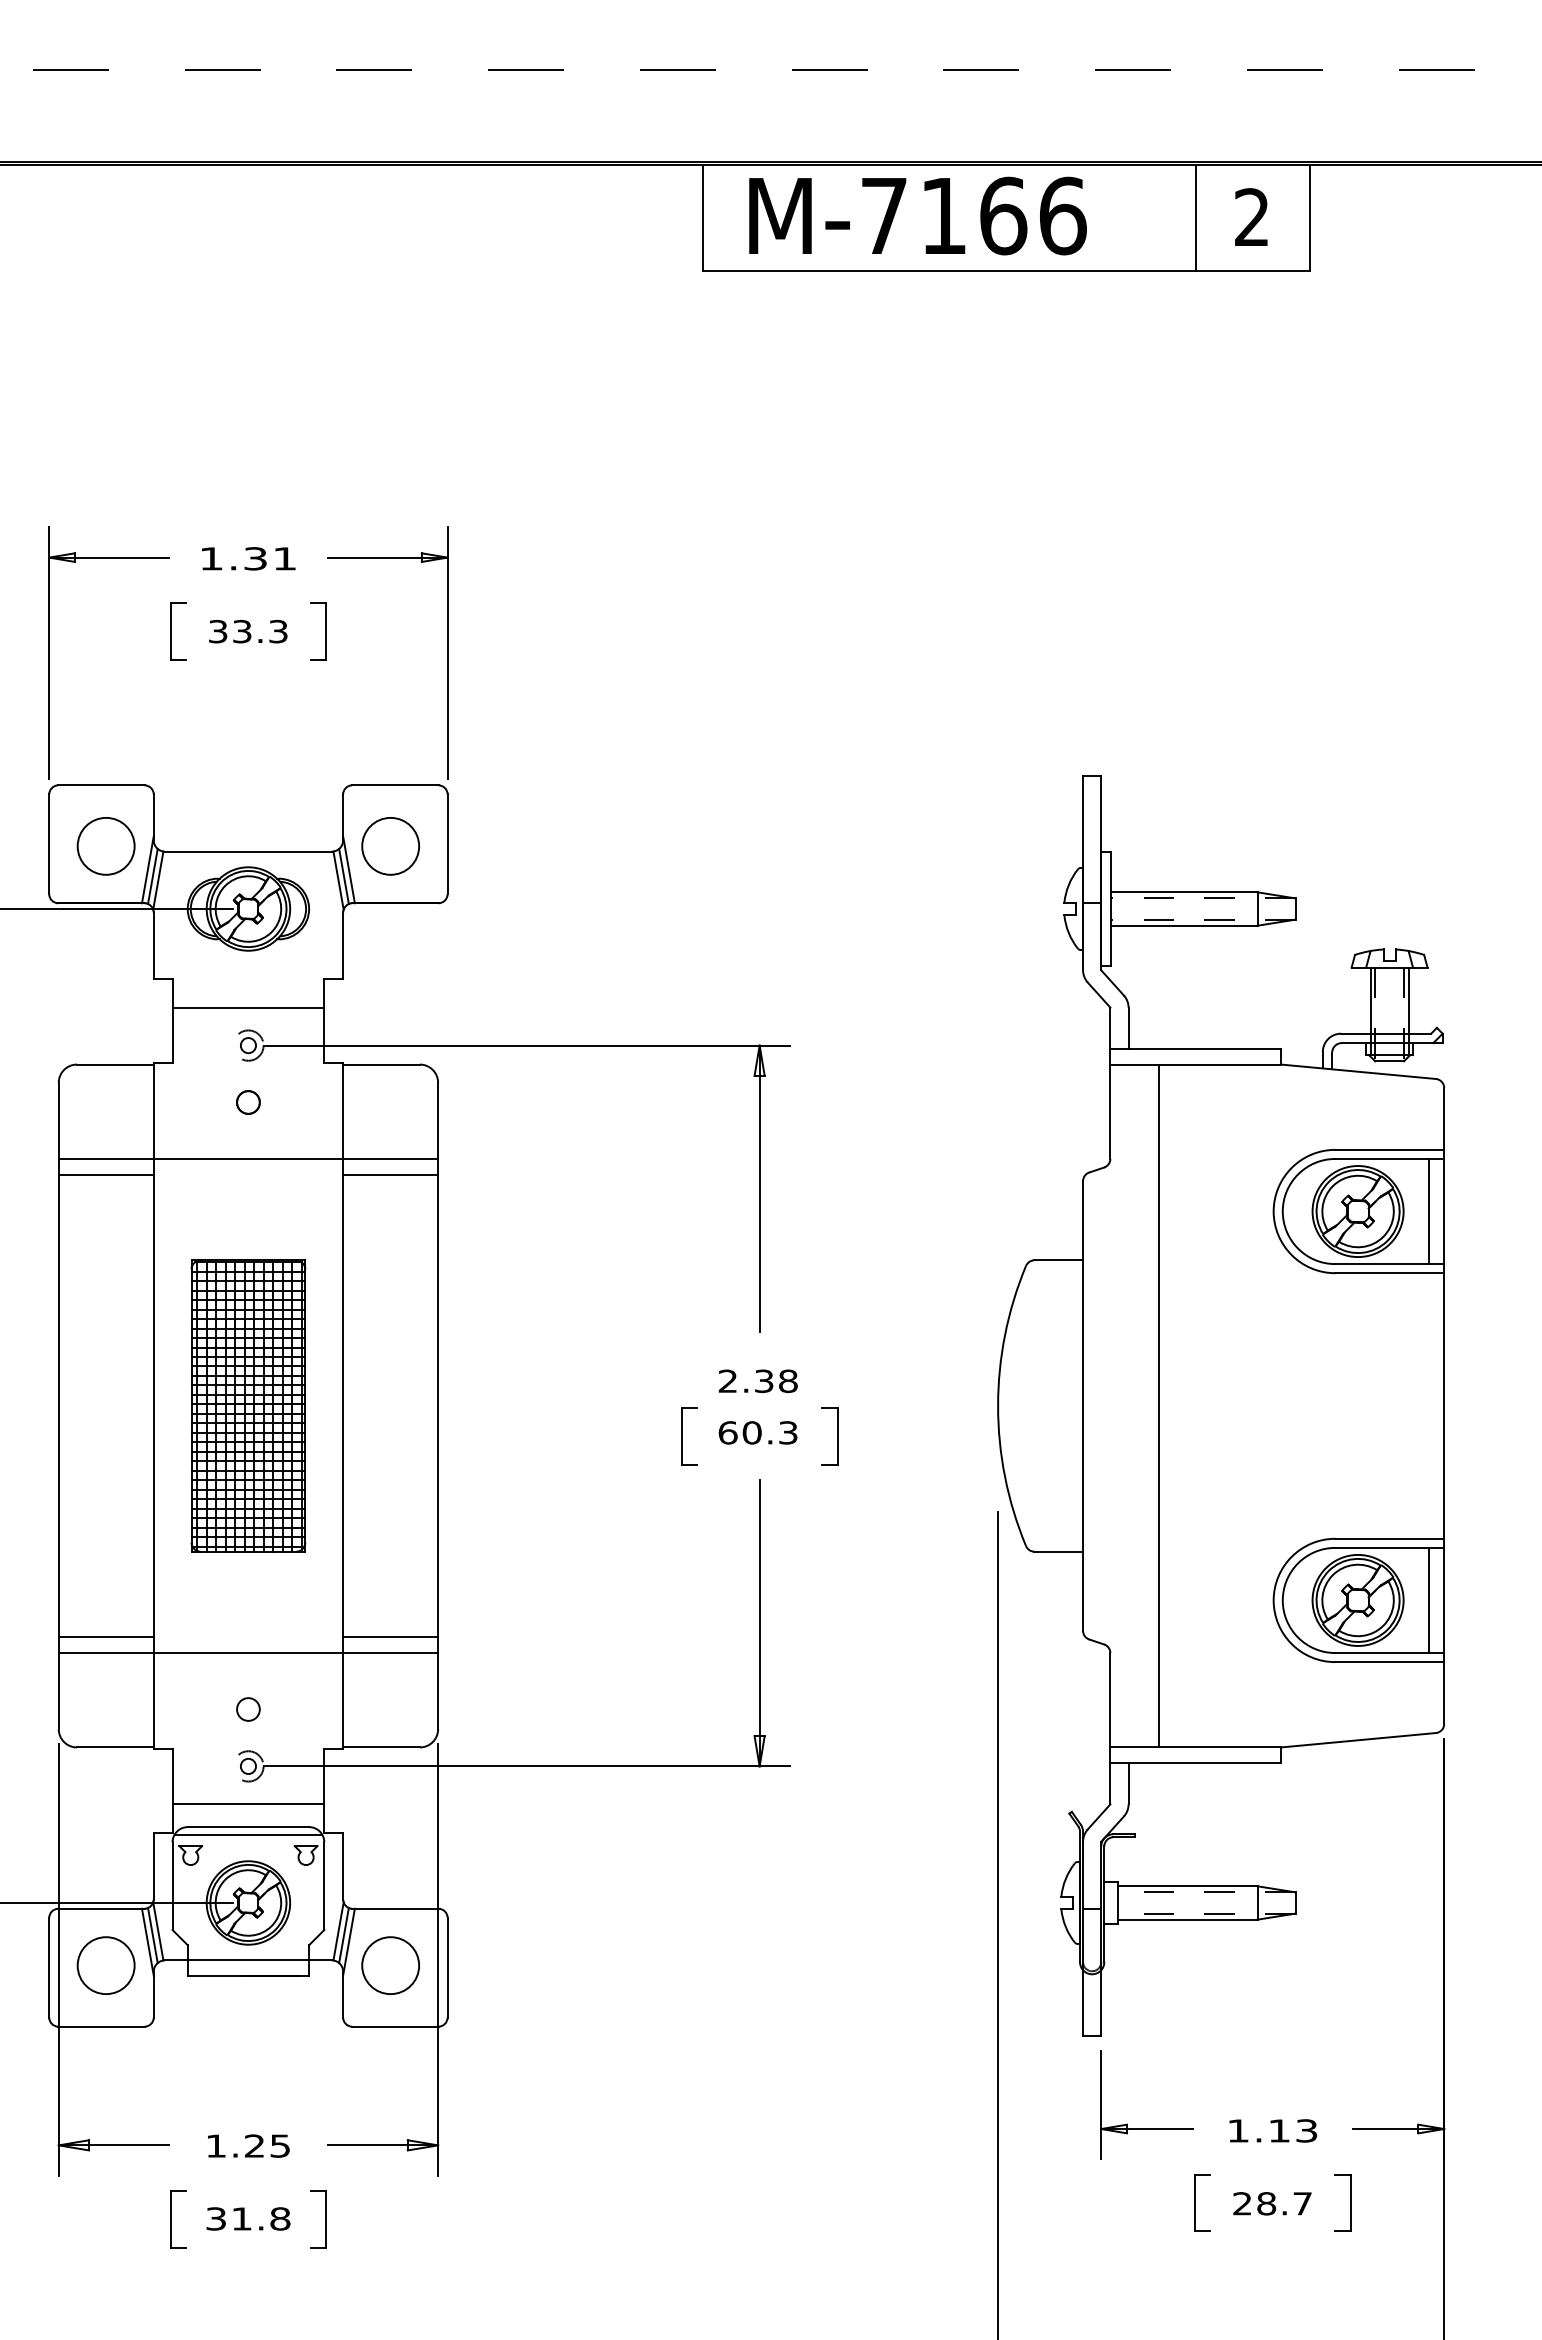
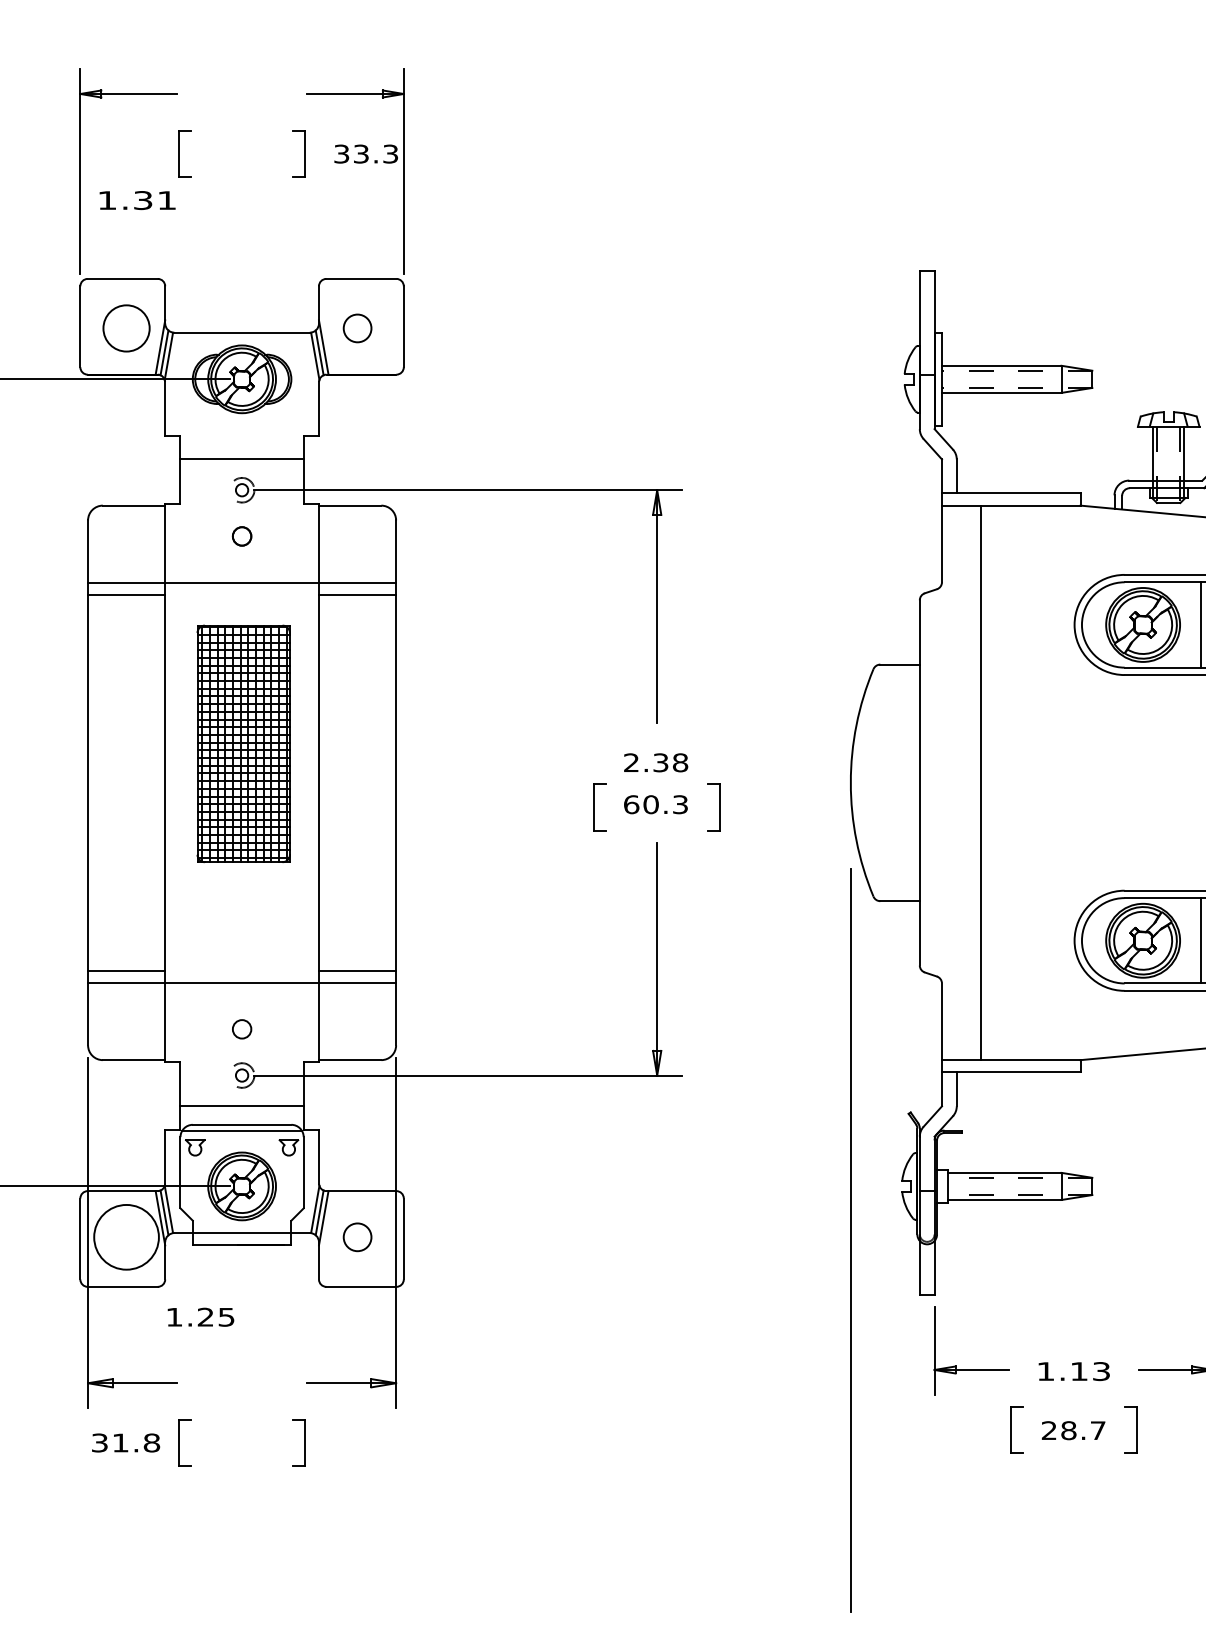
text: (248, 558) -> (137, 200), moved
text: (248, 631) -> (366, 153), moved
circle: (390, 845) -> (357, 327), size x0.6
part: (248, 1405) -> (243, 743), moved
circle: (105, 1965) -> (126, 1237), size x1.4
circle: (390, 1965) -> (357, 1237), size x0.6
text: (248, 2145) -> (200, 1316), moved
text: (248, 2218) -> (126, 1442), moved

